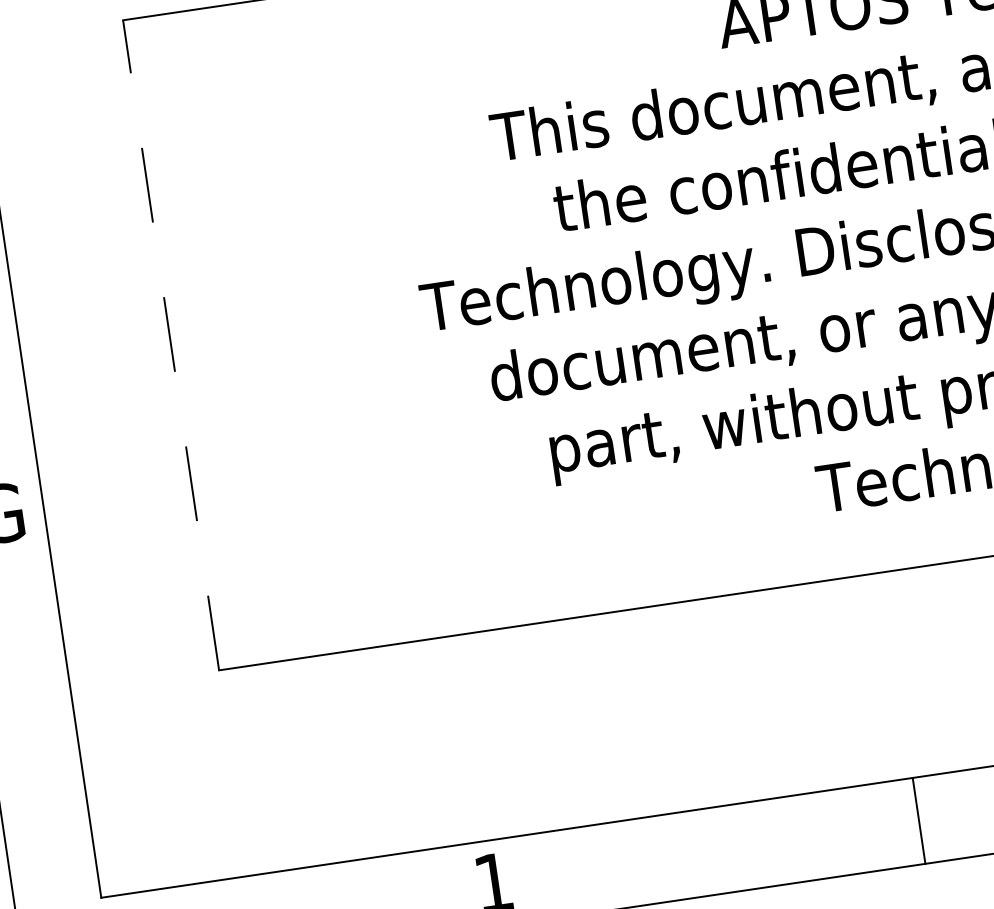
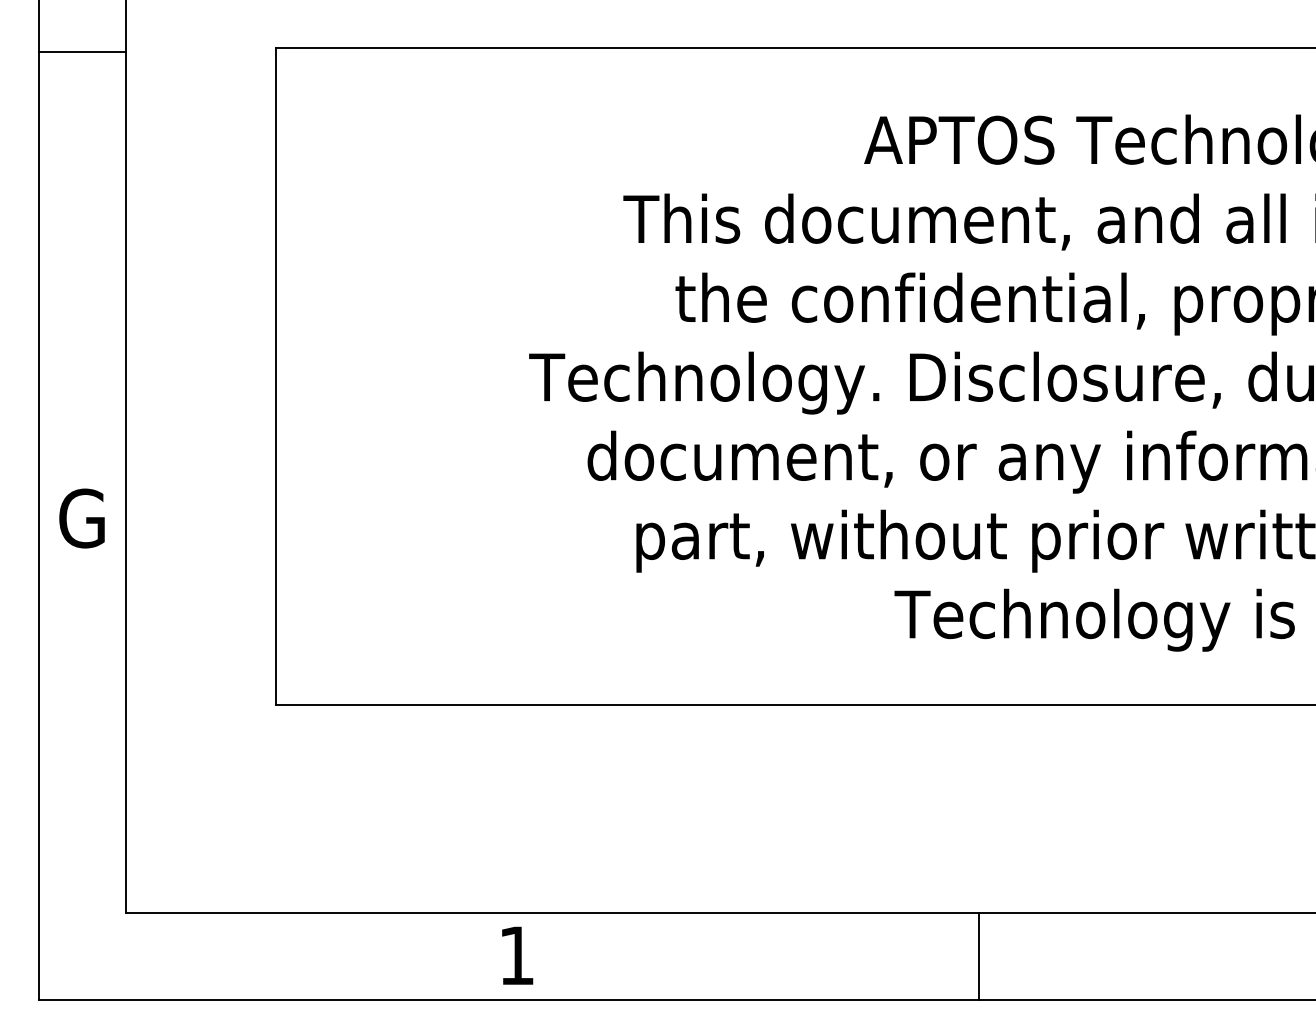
line: (171, 344) -> (276, 376), dashed -> solid
line: (919, 820) -> (978, 956), moved

